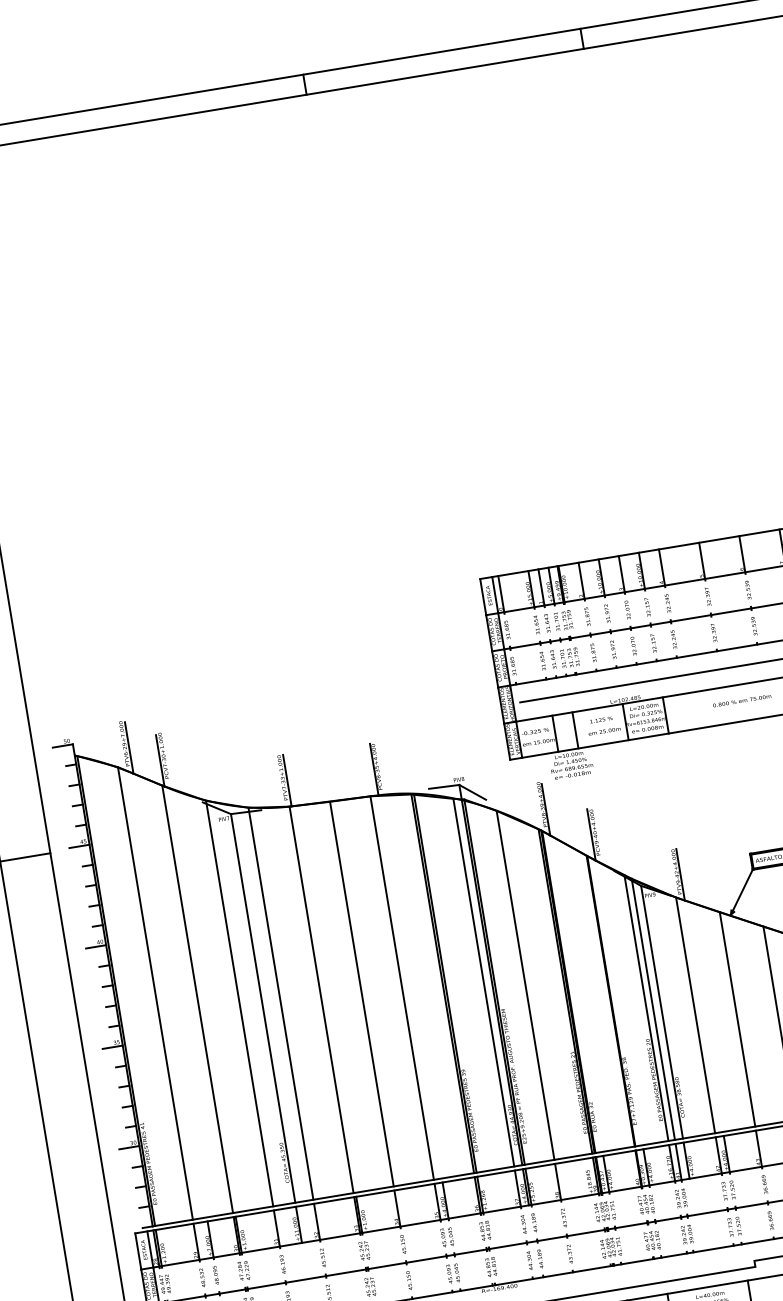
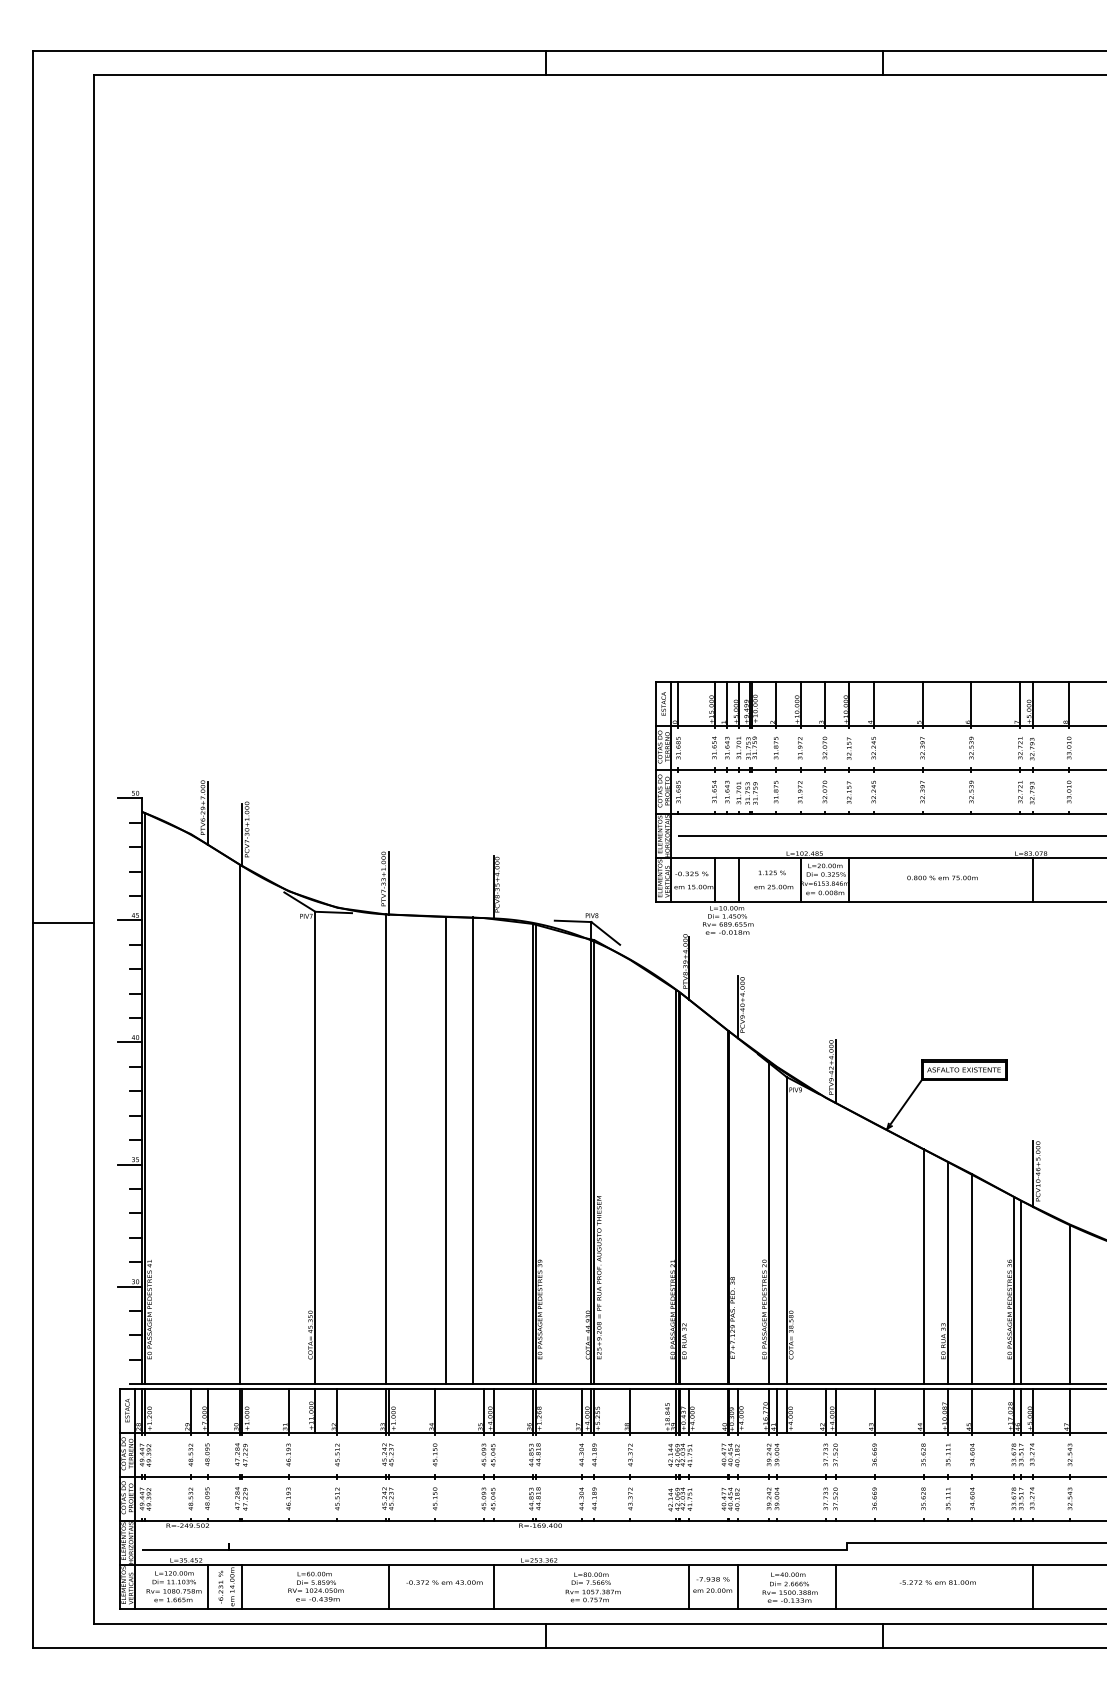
line: (483, 982) -> (581, 1160), removed
line: (525, 985) -> (630, 1172), removed
line: (401, 988) -> (445, 1151), moved
line: (155, 993) -> (190, 1109), removed
line: (362, 994) -> (473, 1150), moved
line: (239, 1003) -> (288, 1137), removed
line: (280, 1003) -> (337, 1145), removed
line: (652, 1009) -> (776, 1225), removed
line: (695, 1015) -> (825, 1240), removed
line: (737, 1019) -> (874, 1253), removed

